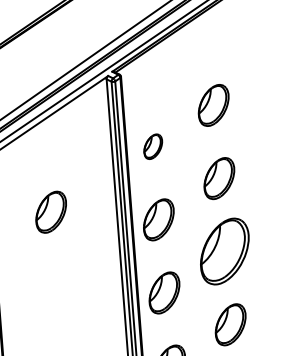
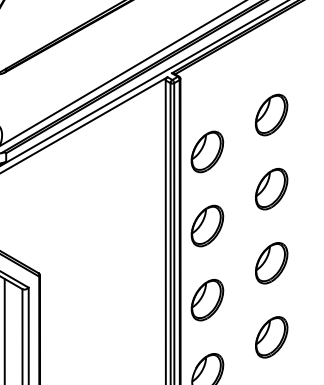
part: (153, 146) -> (207, 151), size x1.67
part: (51, 211) -> (99, 209), removed
part: (224, 251) -> (271, 263), size x0.62

